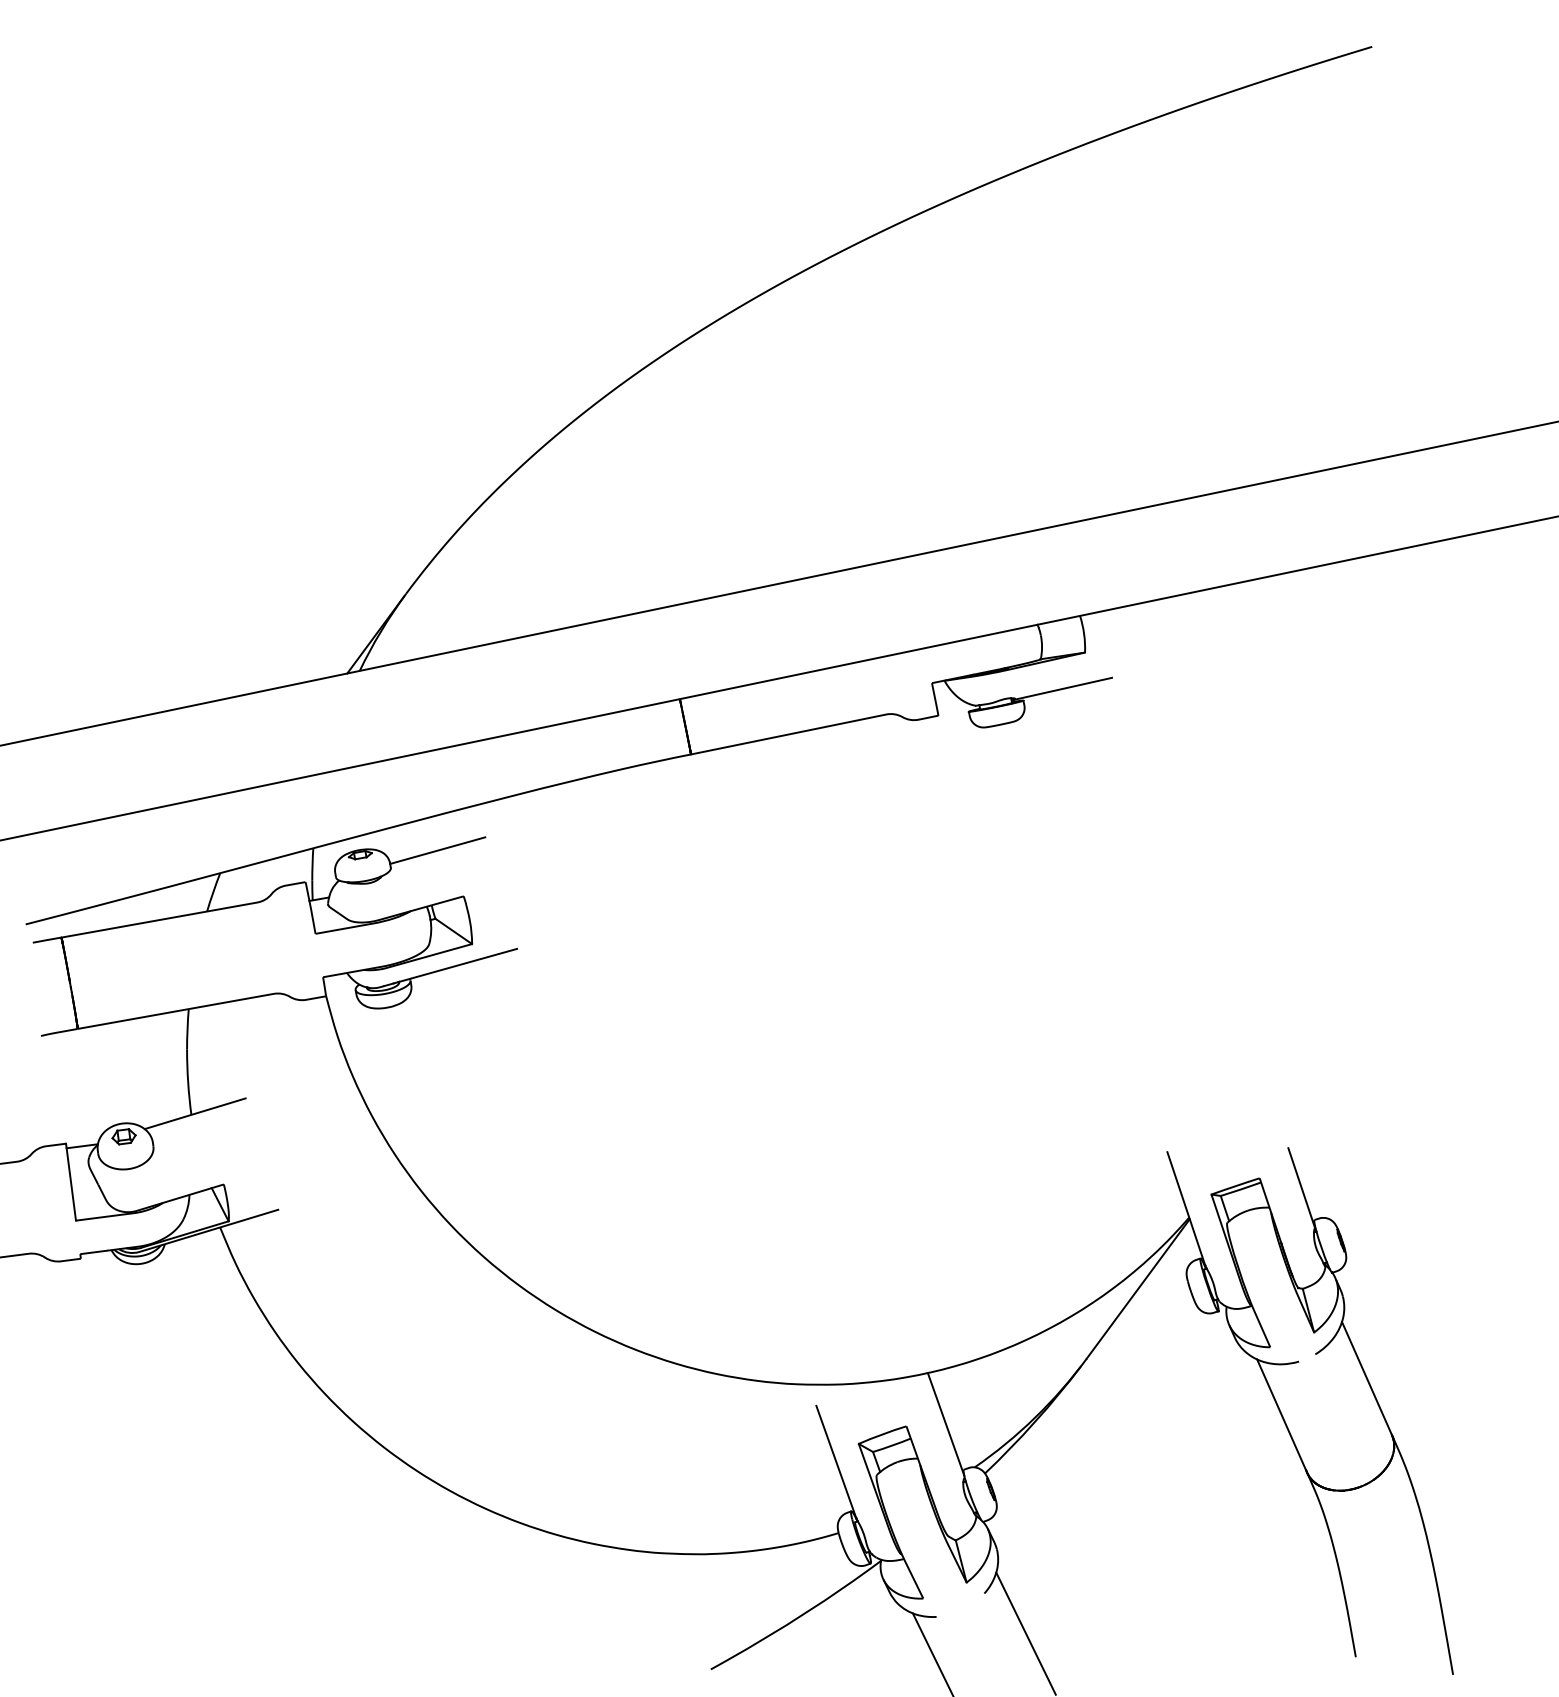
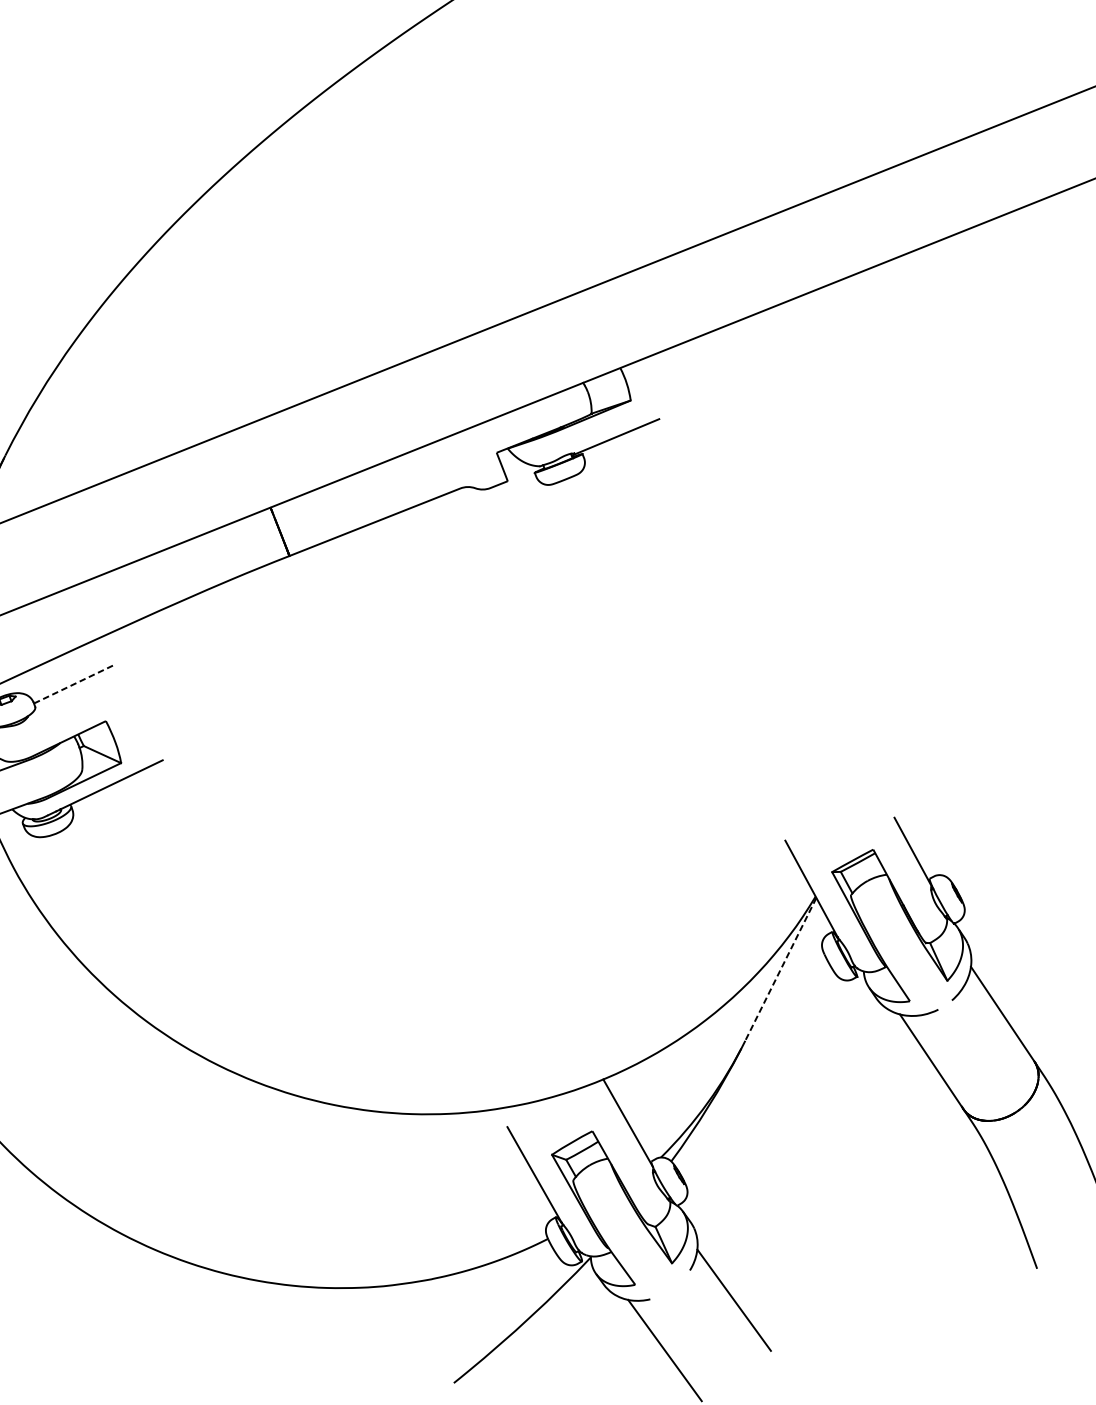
line: (438, 850) -> (75, 683), solid -> dashed
line: (1138, 1288) -> (780, 969), solid -> dashed

